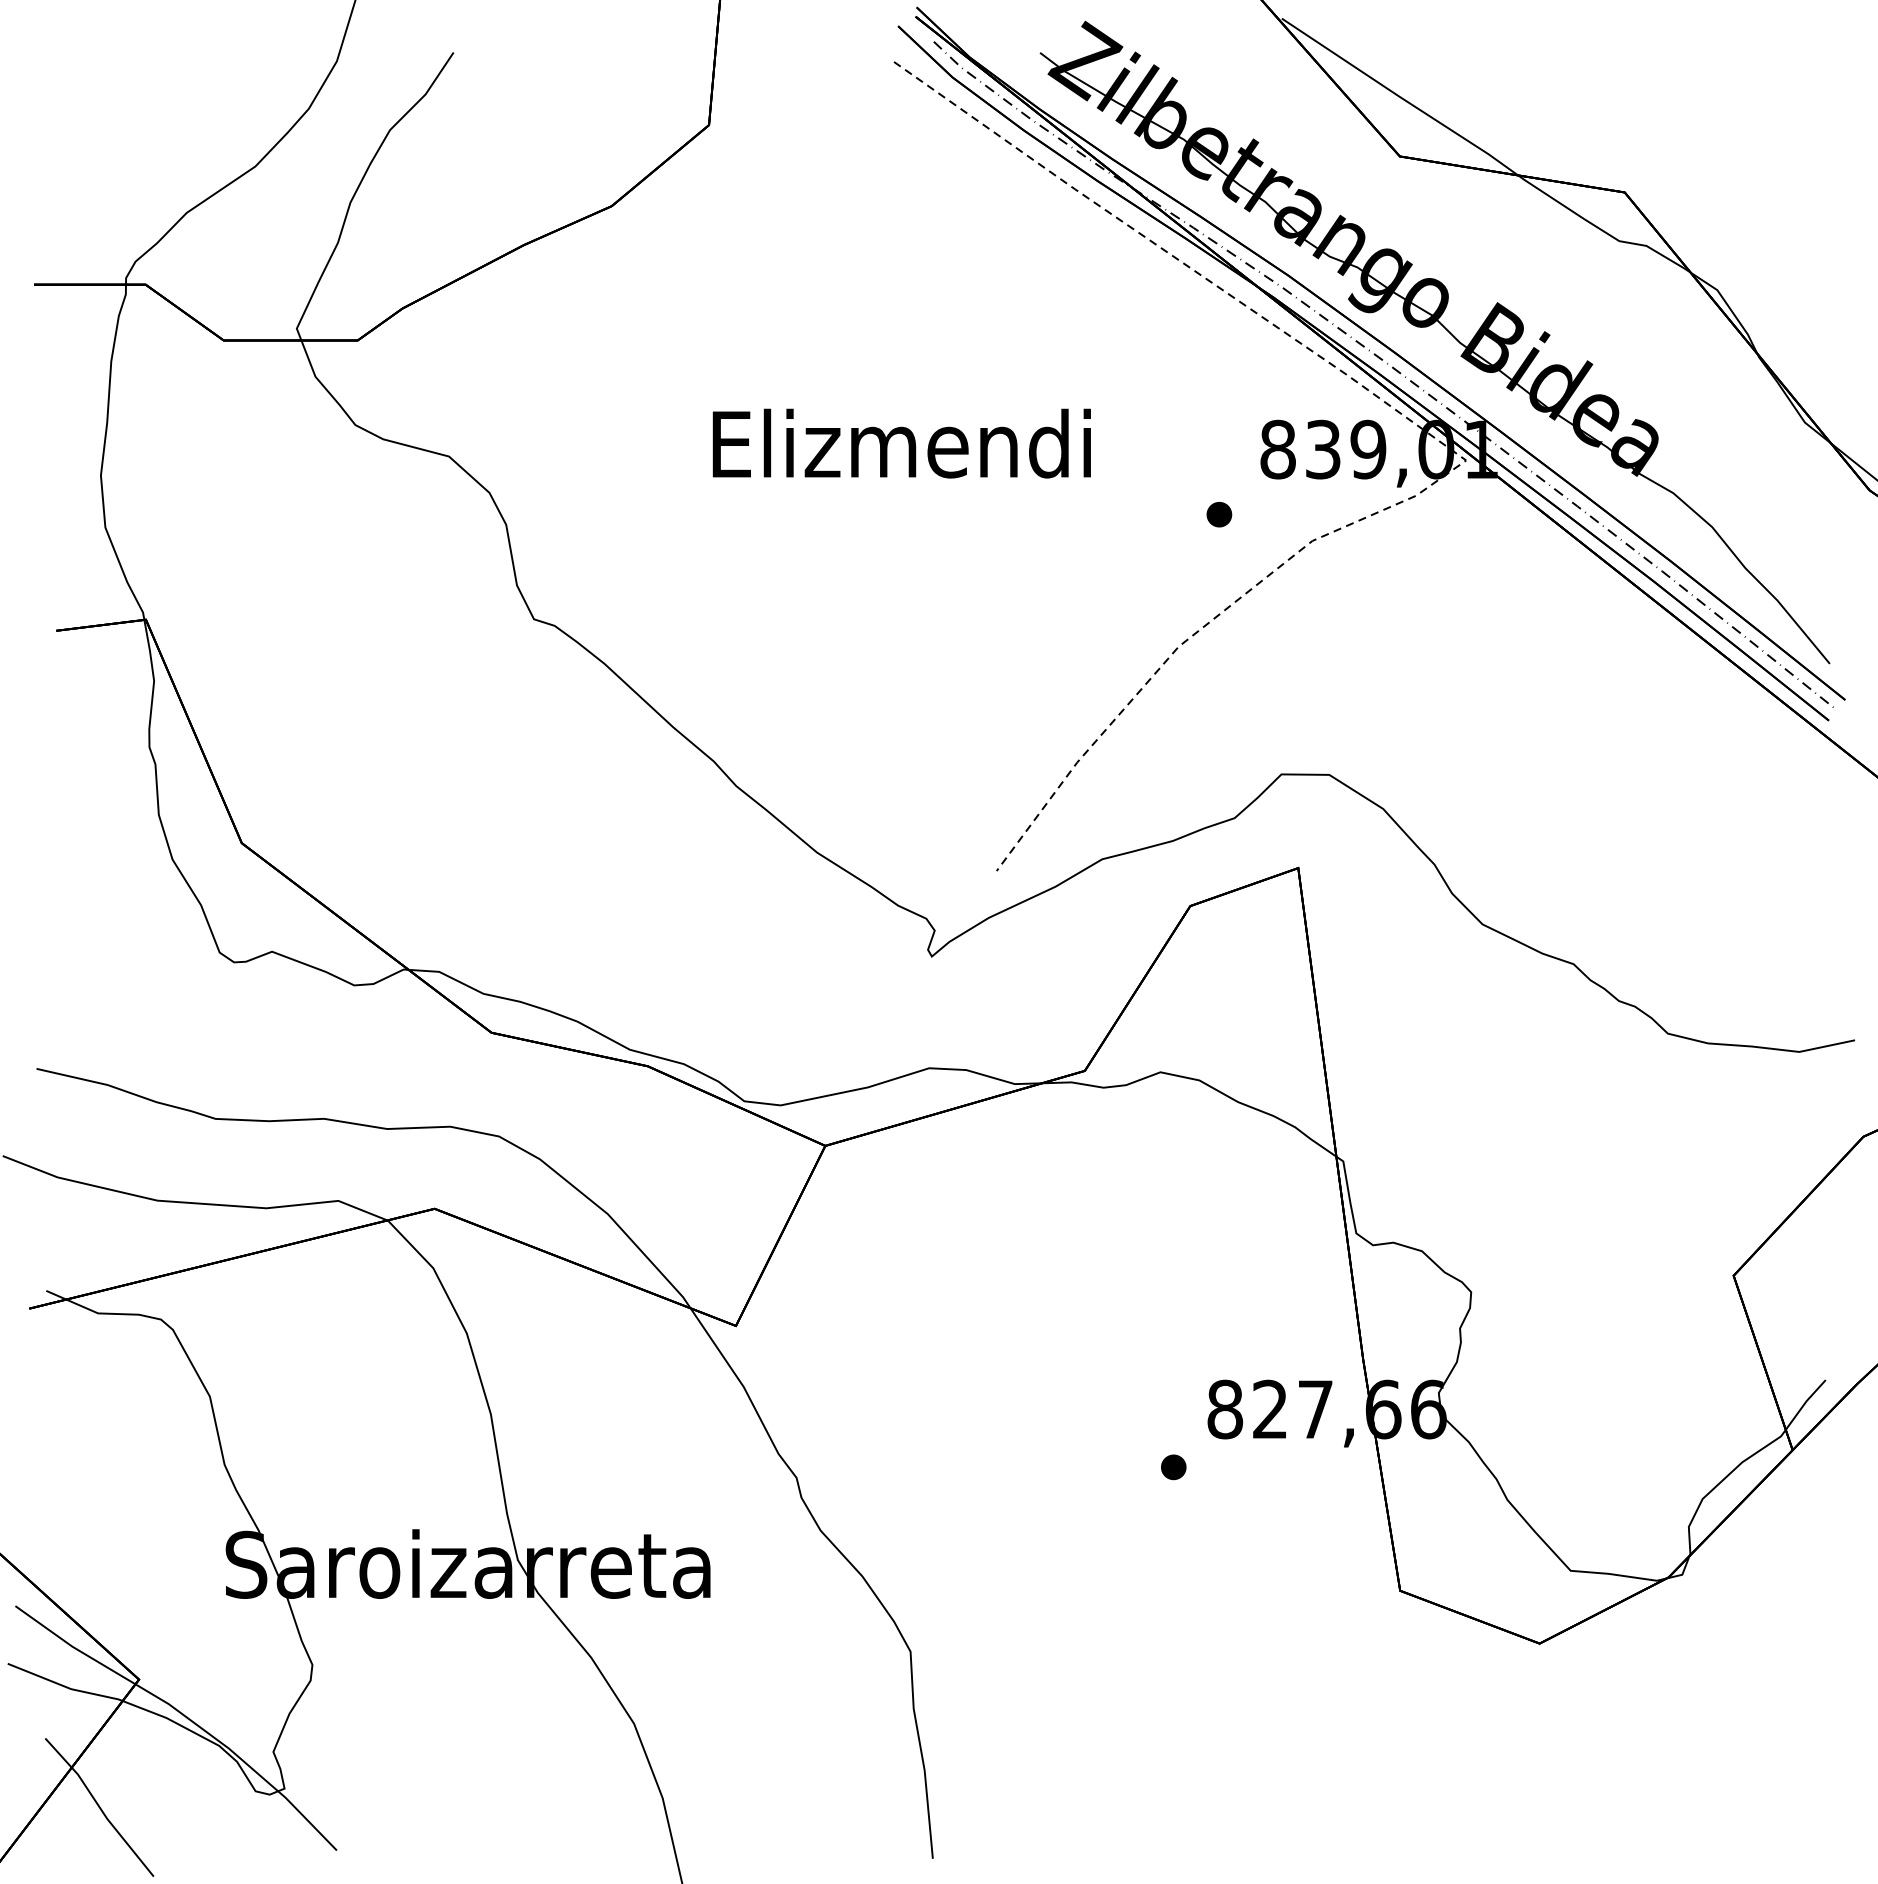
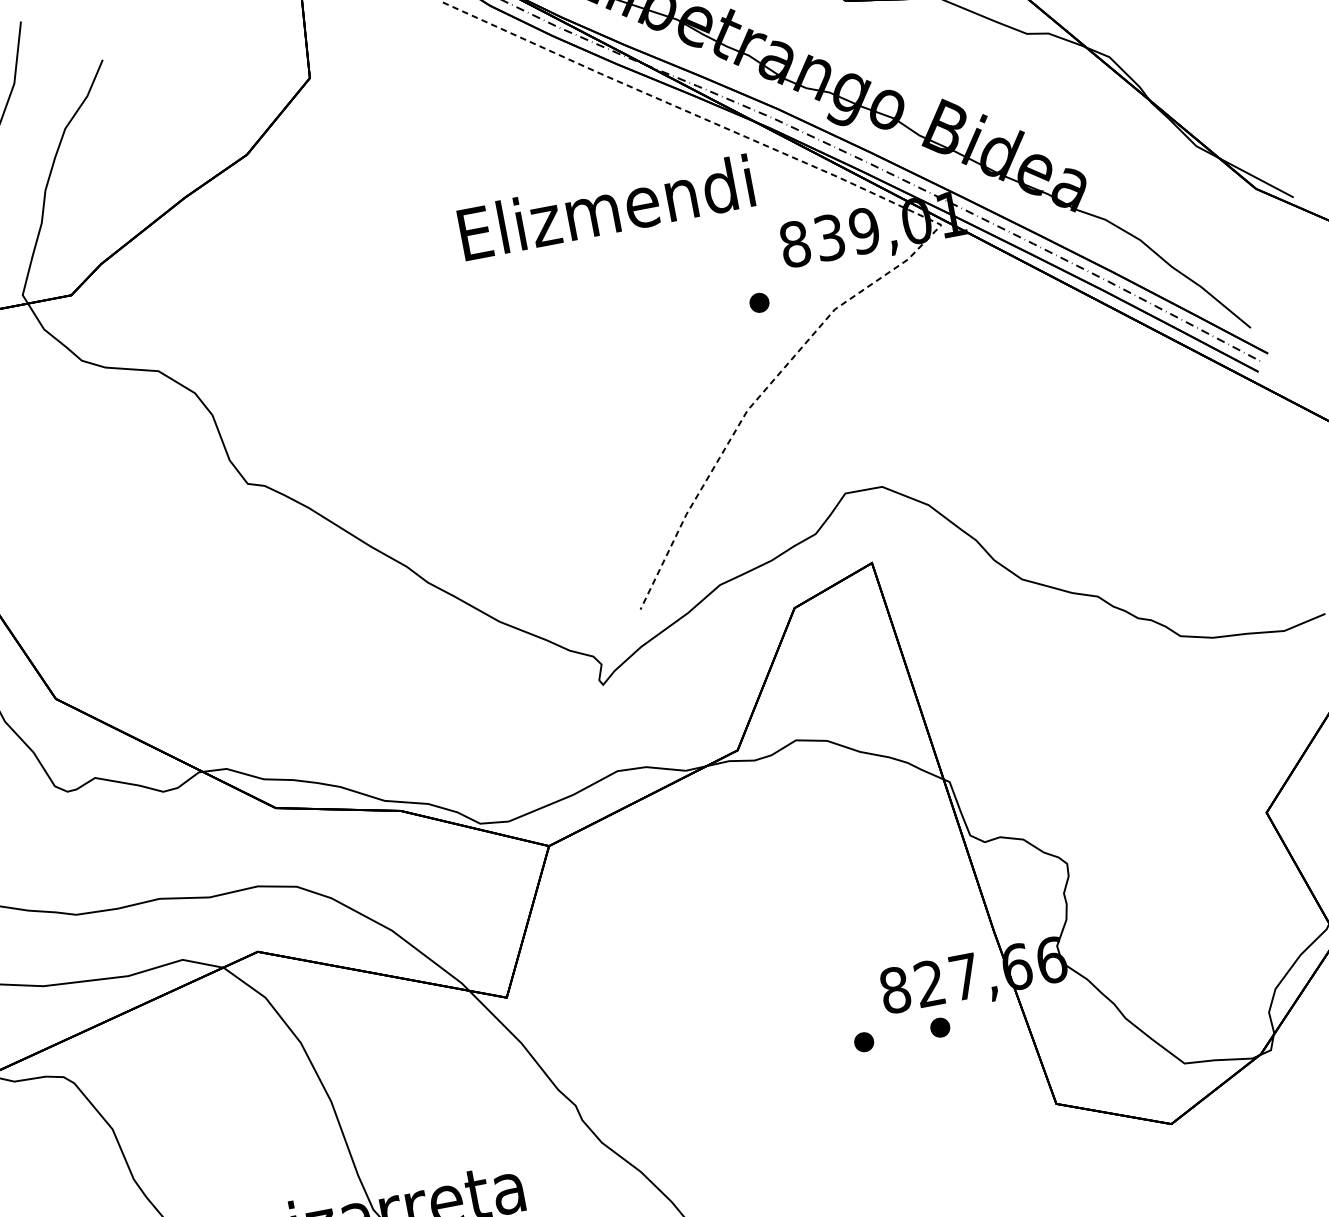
text: (901, 443) -> (605, 207), moved
part: (1272, 1467) -> (940, 1027), added

